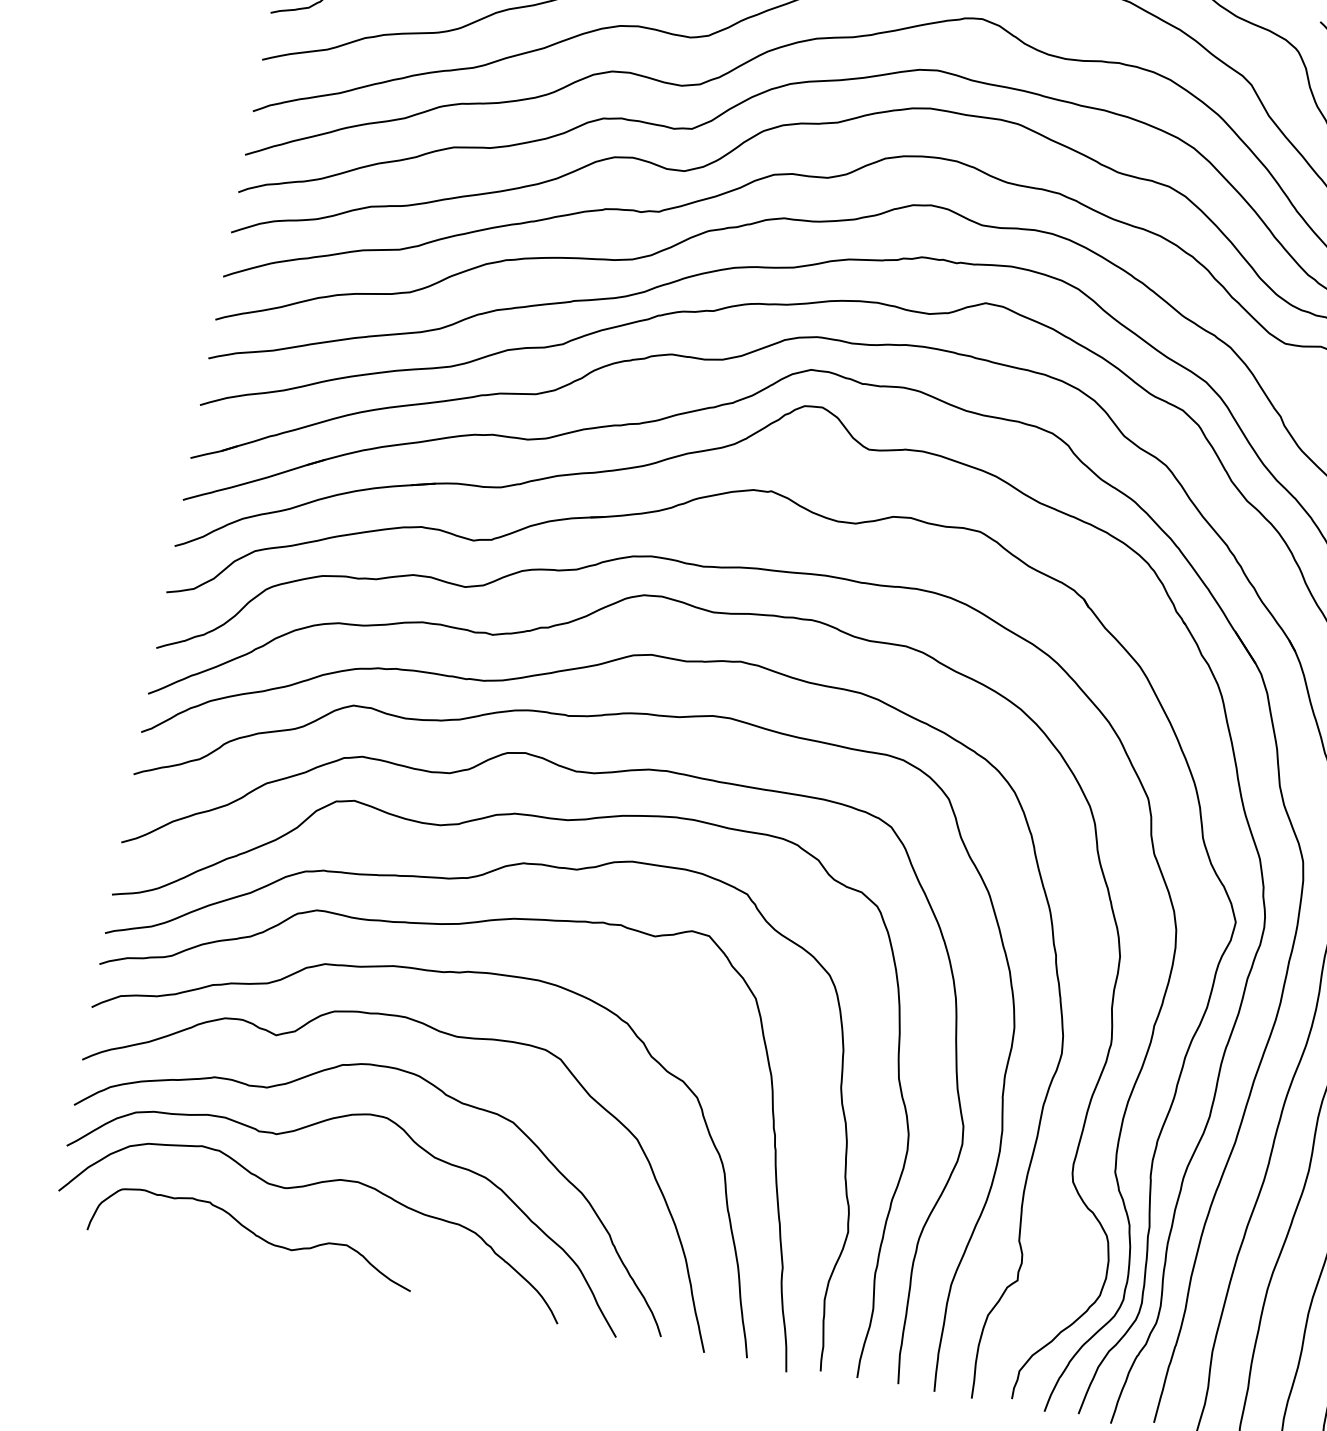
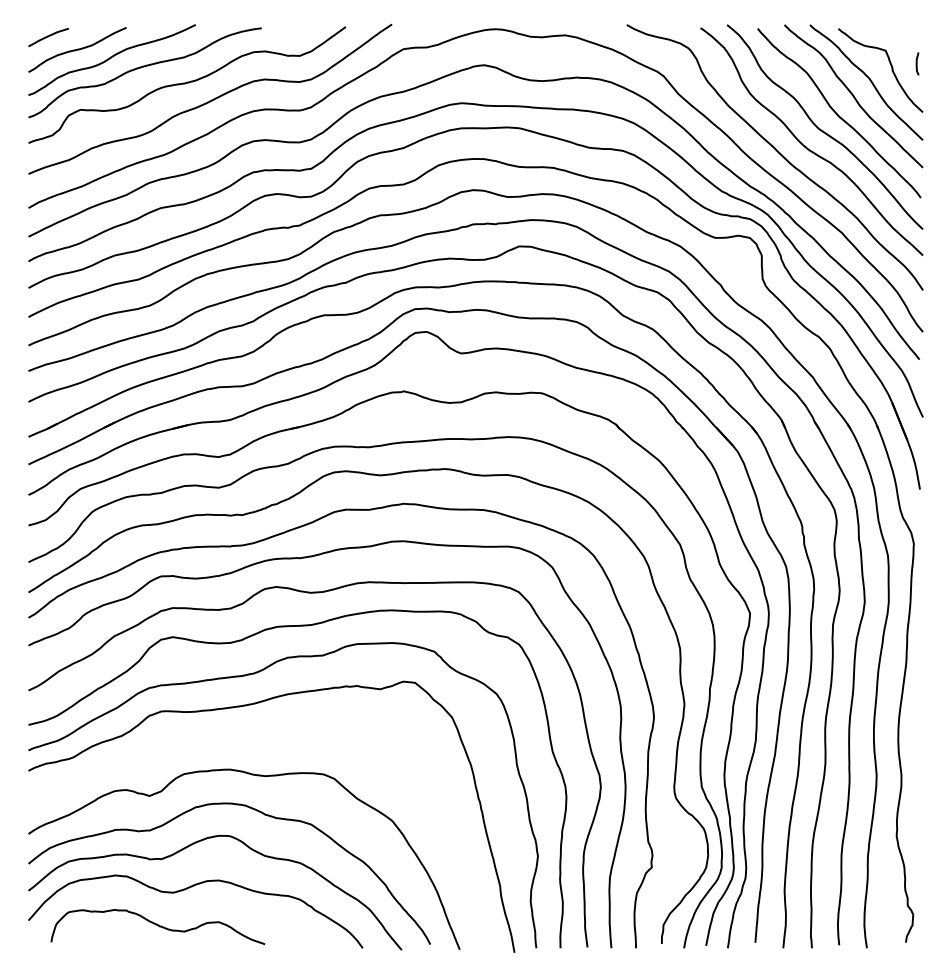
curve: (444, 974) -> (250, 737), removed

